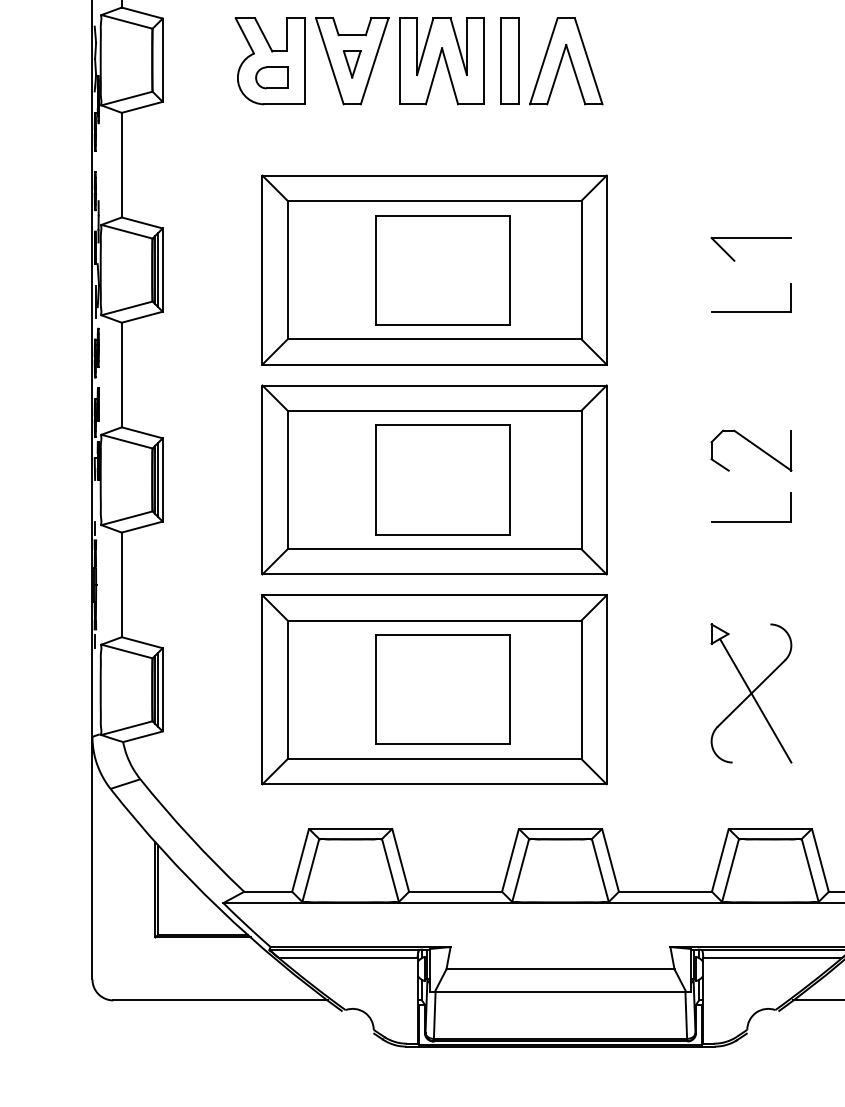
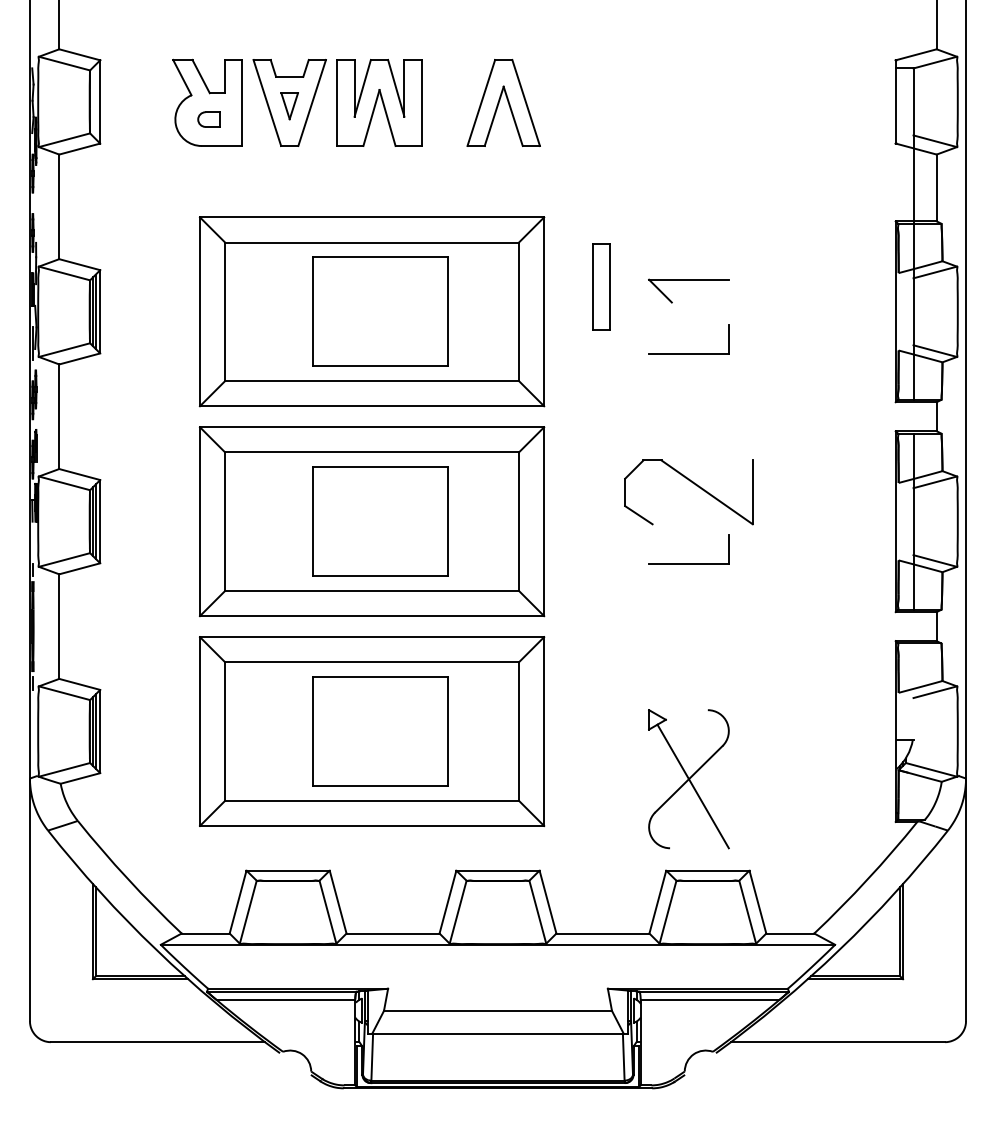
part: (510, 60) -> (601, 286), moved
part: (271, 77) -> (208, 119), size x0.7
part: (751, 450) -> (688, 492), size x1.6
part: (751, 693) -> (688, 779), moved

